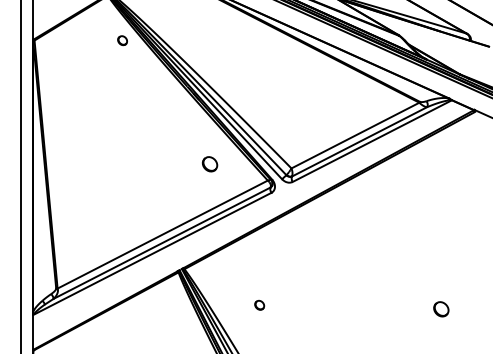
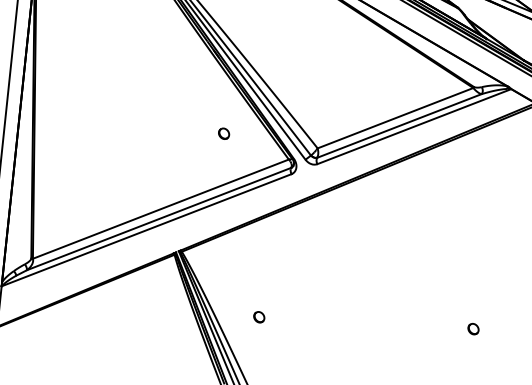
part: (209, 164) -> (223, 133), size x0.62
part: (259, 304) -> (259, 316), moved
part: (440, 308) -> (472, 328), size x0.62

